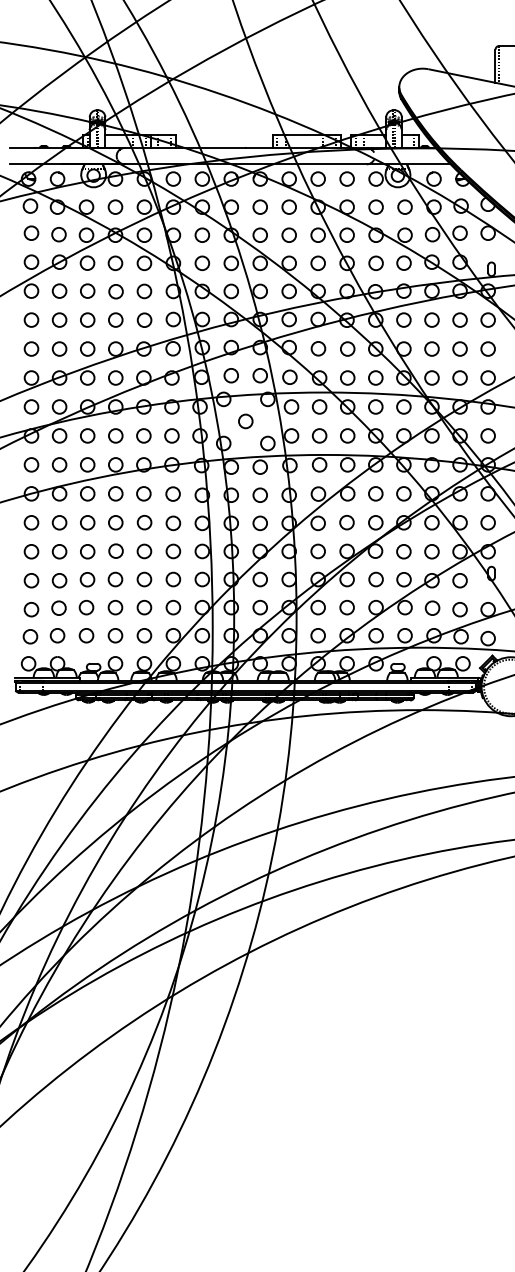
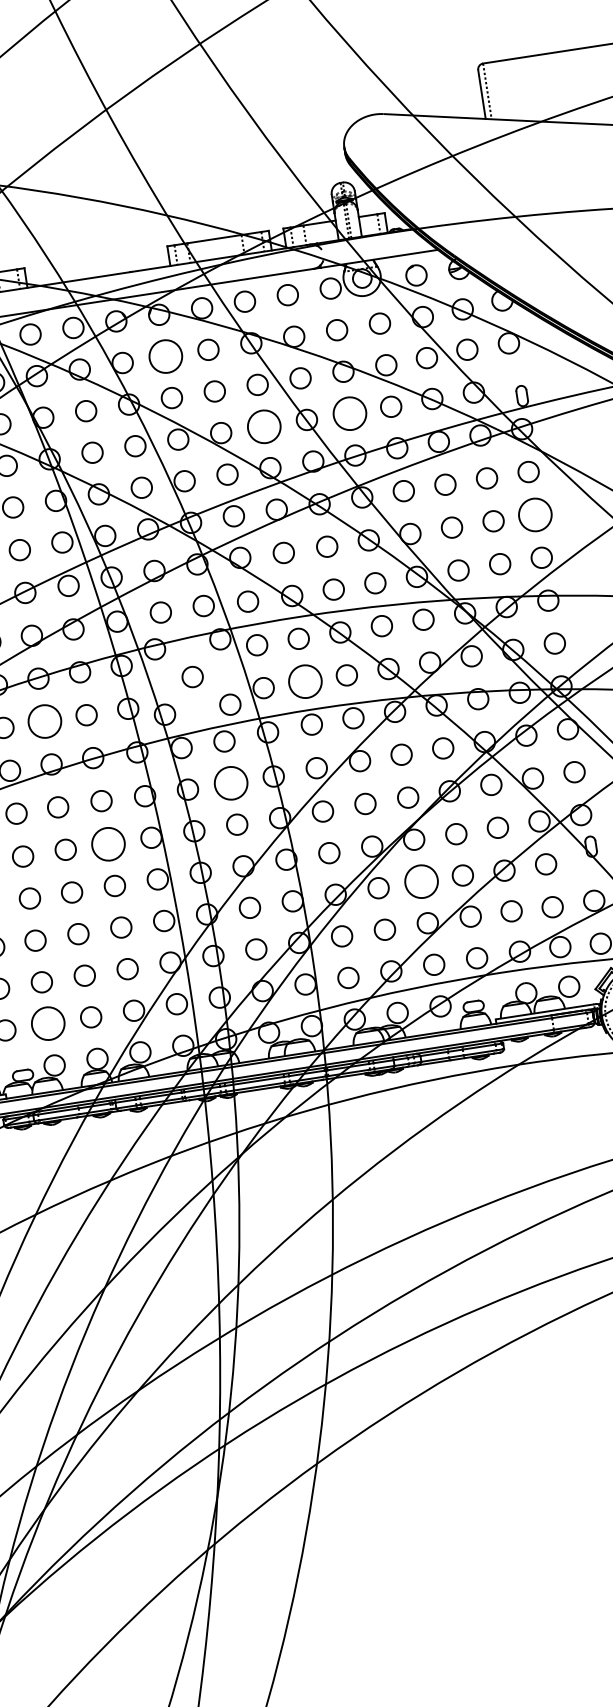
circle: (259, 206) -> (164, 355), size x1.6
circle: (317, 262) -> (262, 425), size x1.6
circle: (375, 262) -> (348, 412), size x1.6
circle: (487, 348) -> (534, 514), size x1.6
circle: (143, 435) -> (44, 721), size x1.6
circle: (319, 435) -> (305, 681), size x1.6
circle: (259, 494) -> (229, 782), size x1.6
circle: (173, 523) -> (108, 844), size x1.6
circle: (375, 579) -> (420, 881), size x1.6
circle: (115, 635) -> (48, 1023), size x1.6

